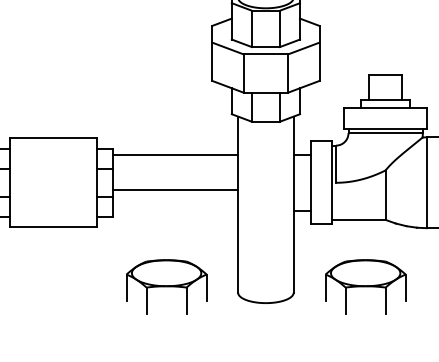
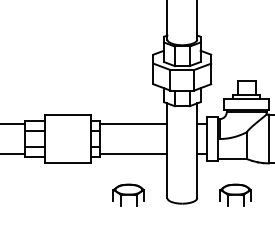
line: (175, 189) -> (133, 153), moved
part: (165, 286) -> (128, 194), size x0.71
part: (364, 286) -> (235, 194), size x0.71

